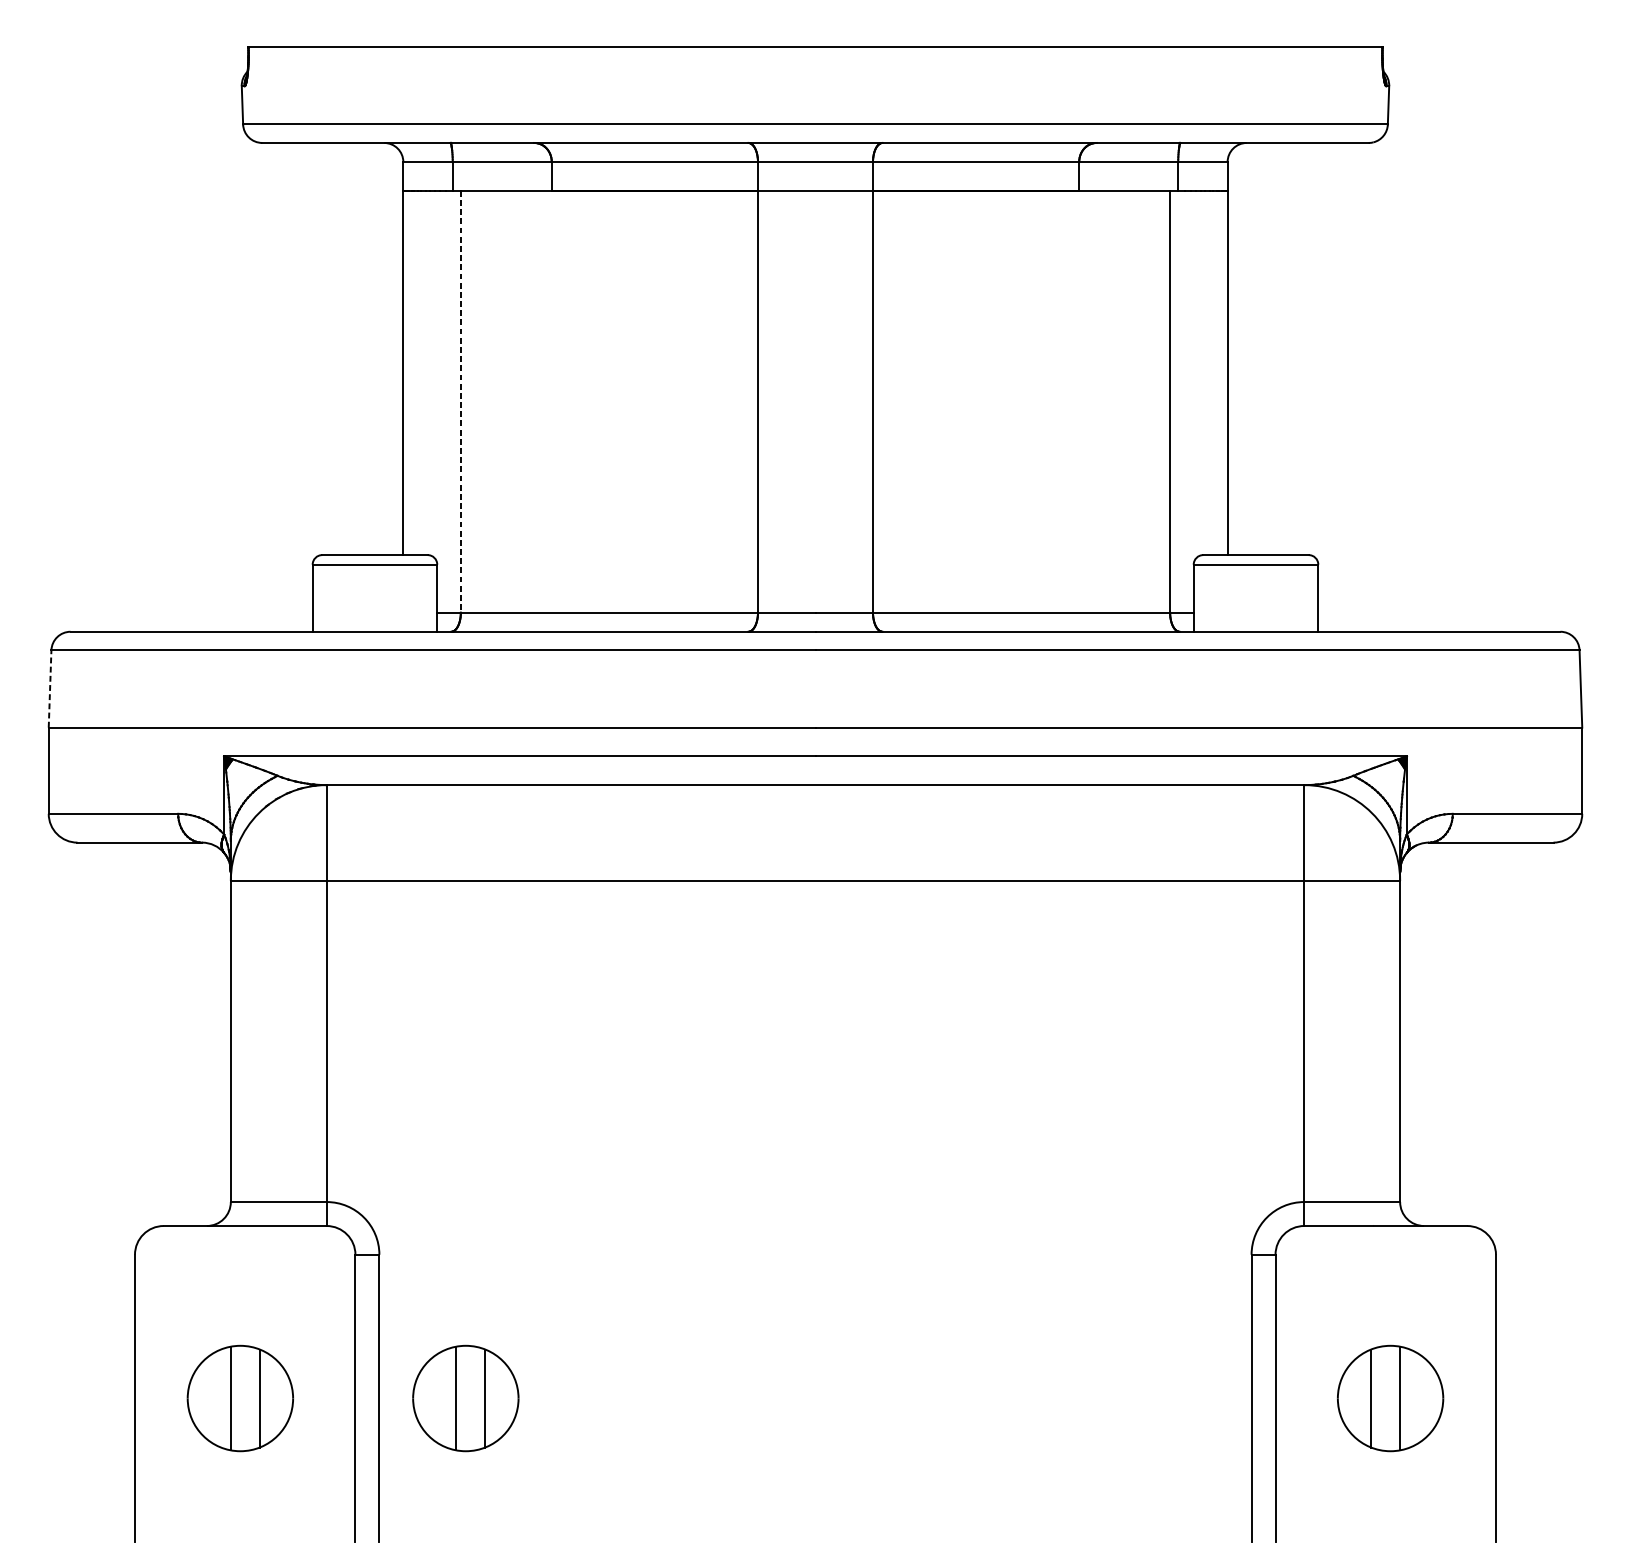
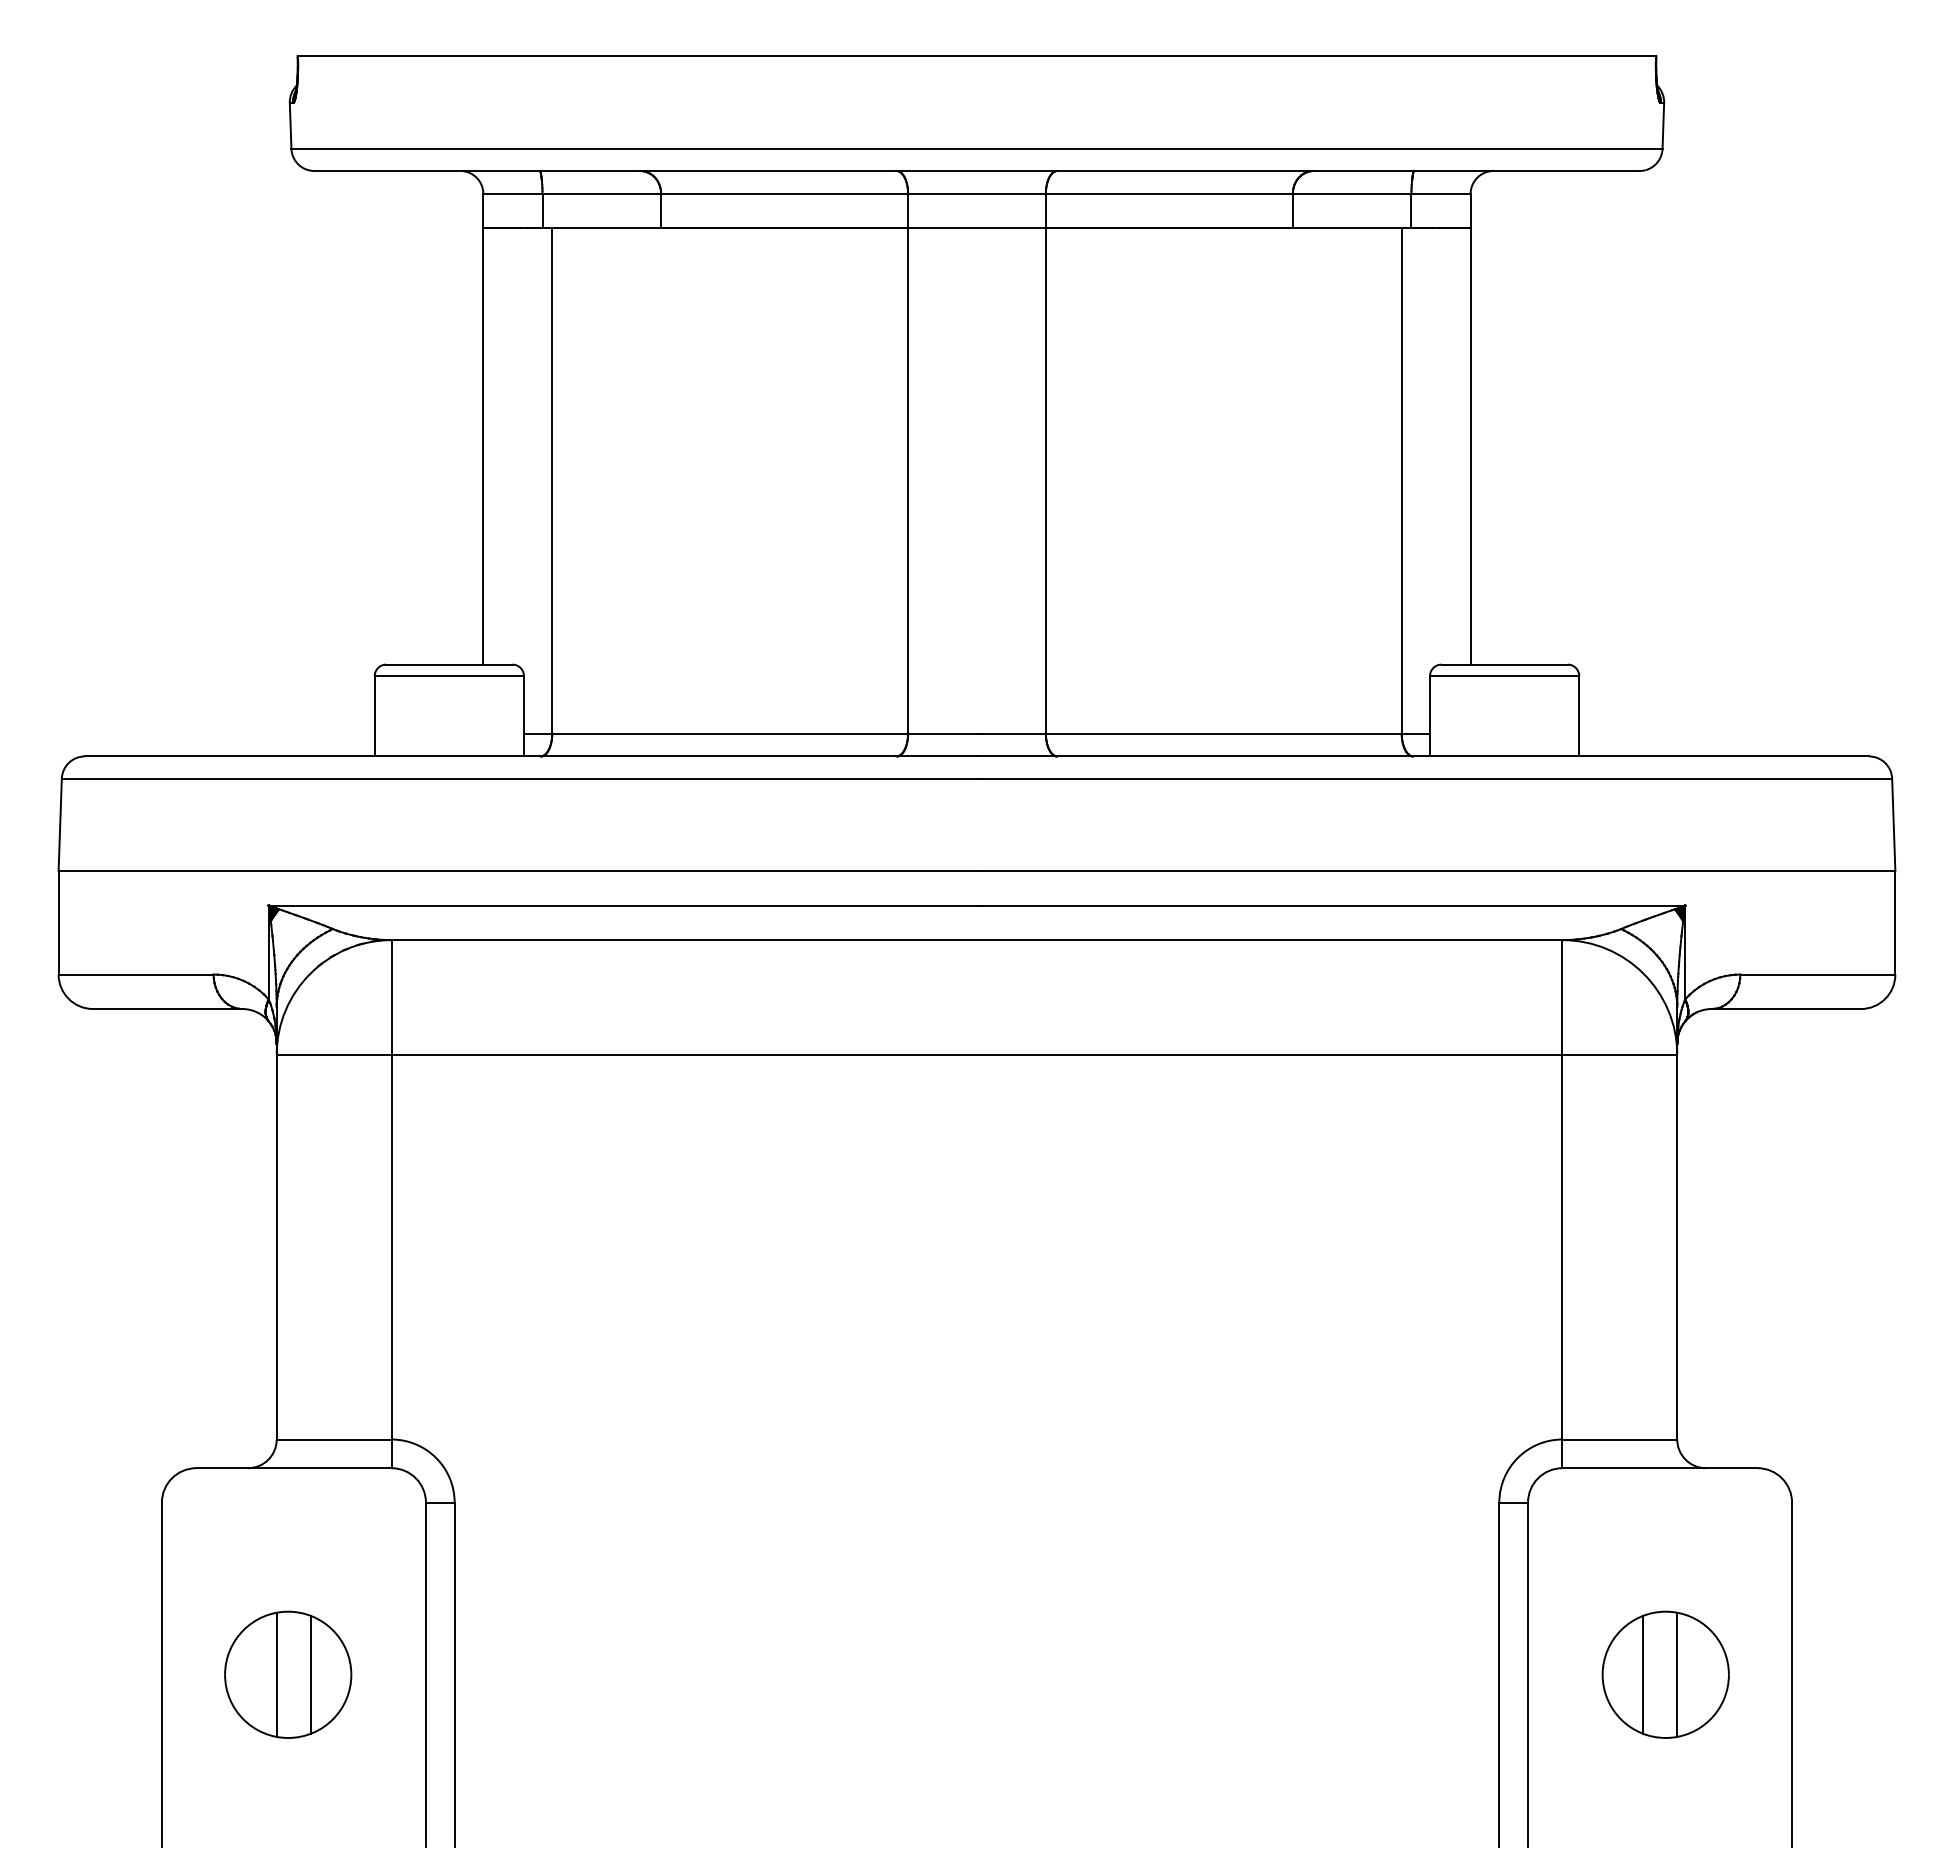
line: (461, 401) -> (552, 480), dashed -> solid
line: (50, 688) -> (60, 824), dashed -> solid
part: (466, 1398) -> (558, 1674), removed

